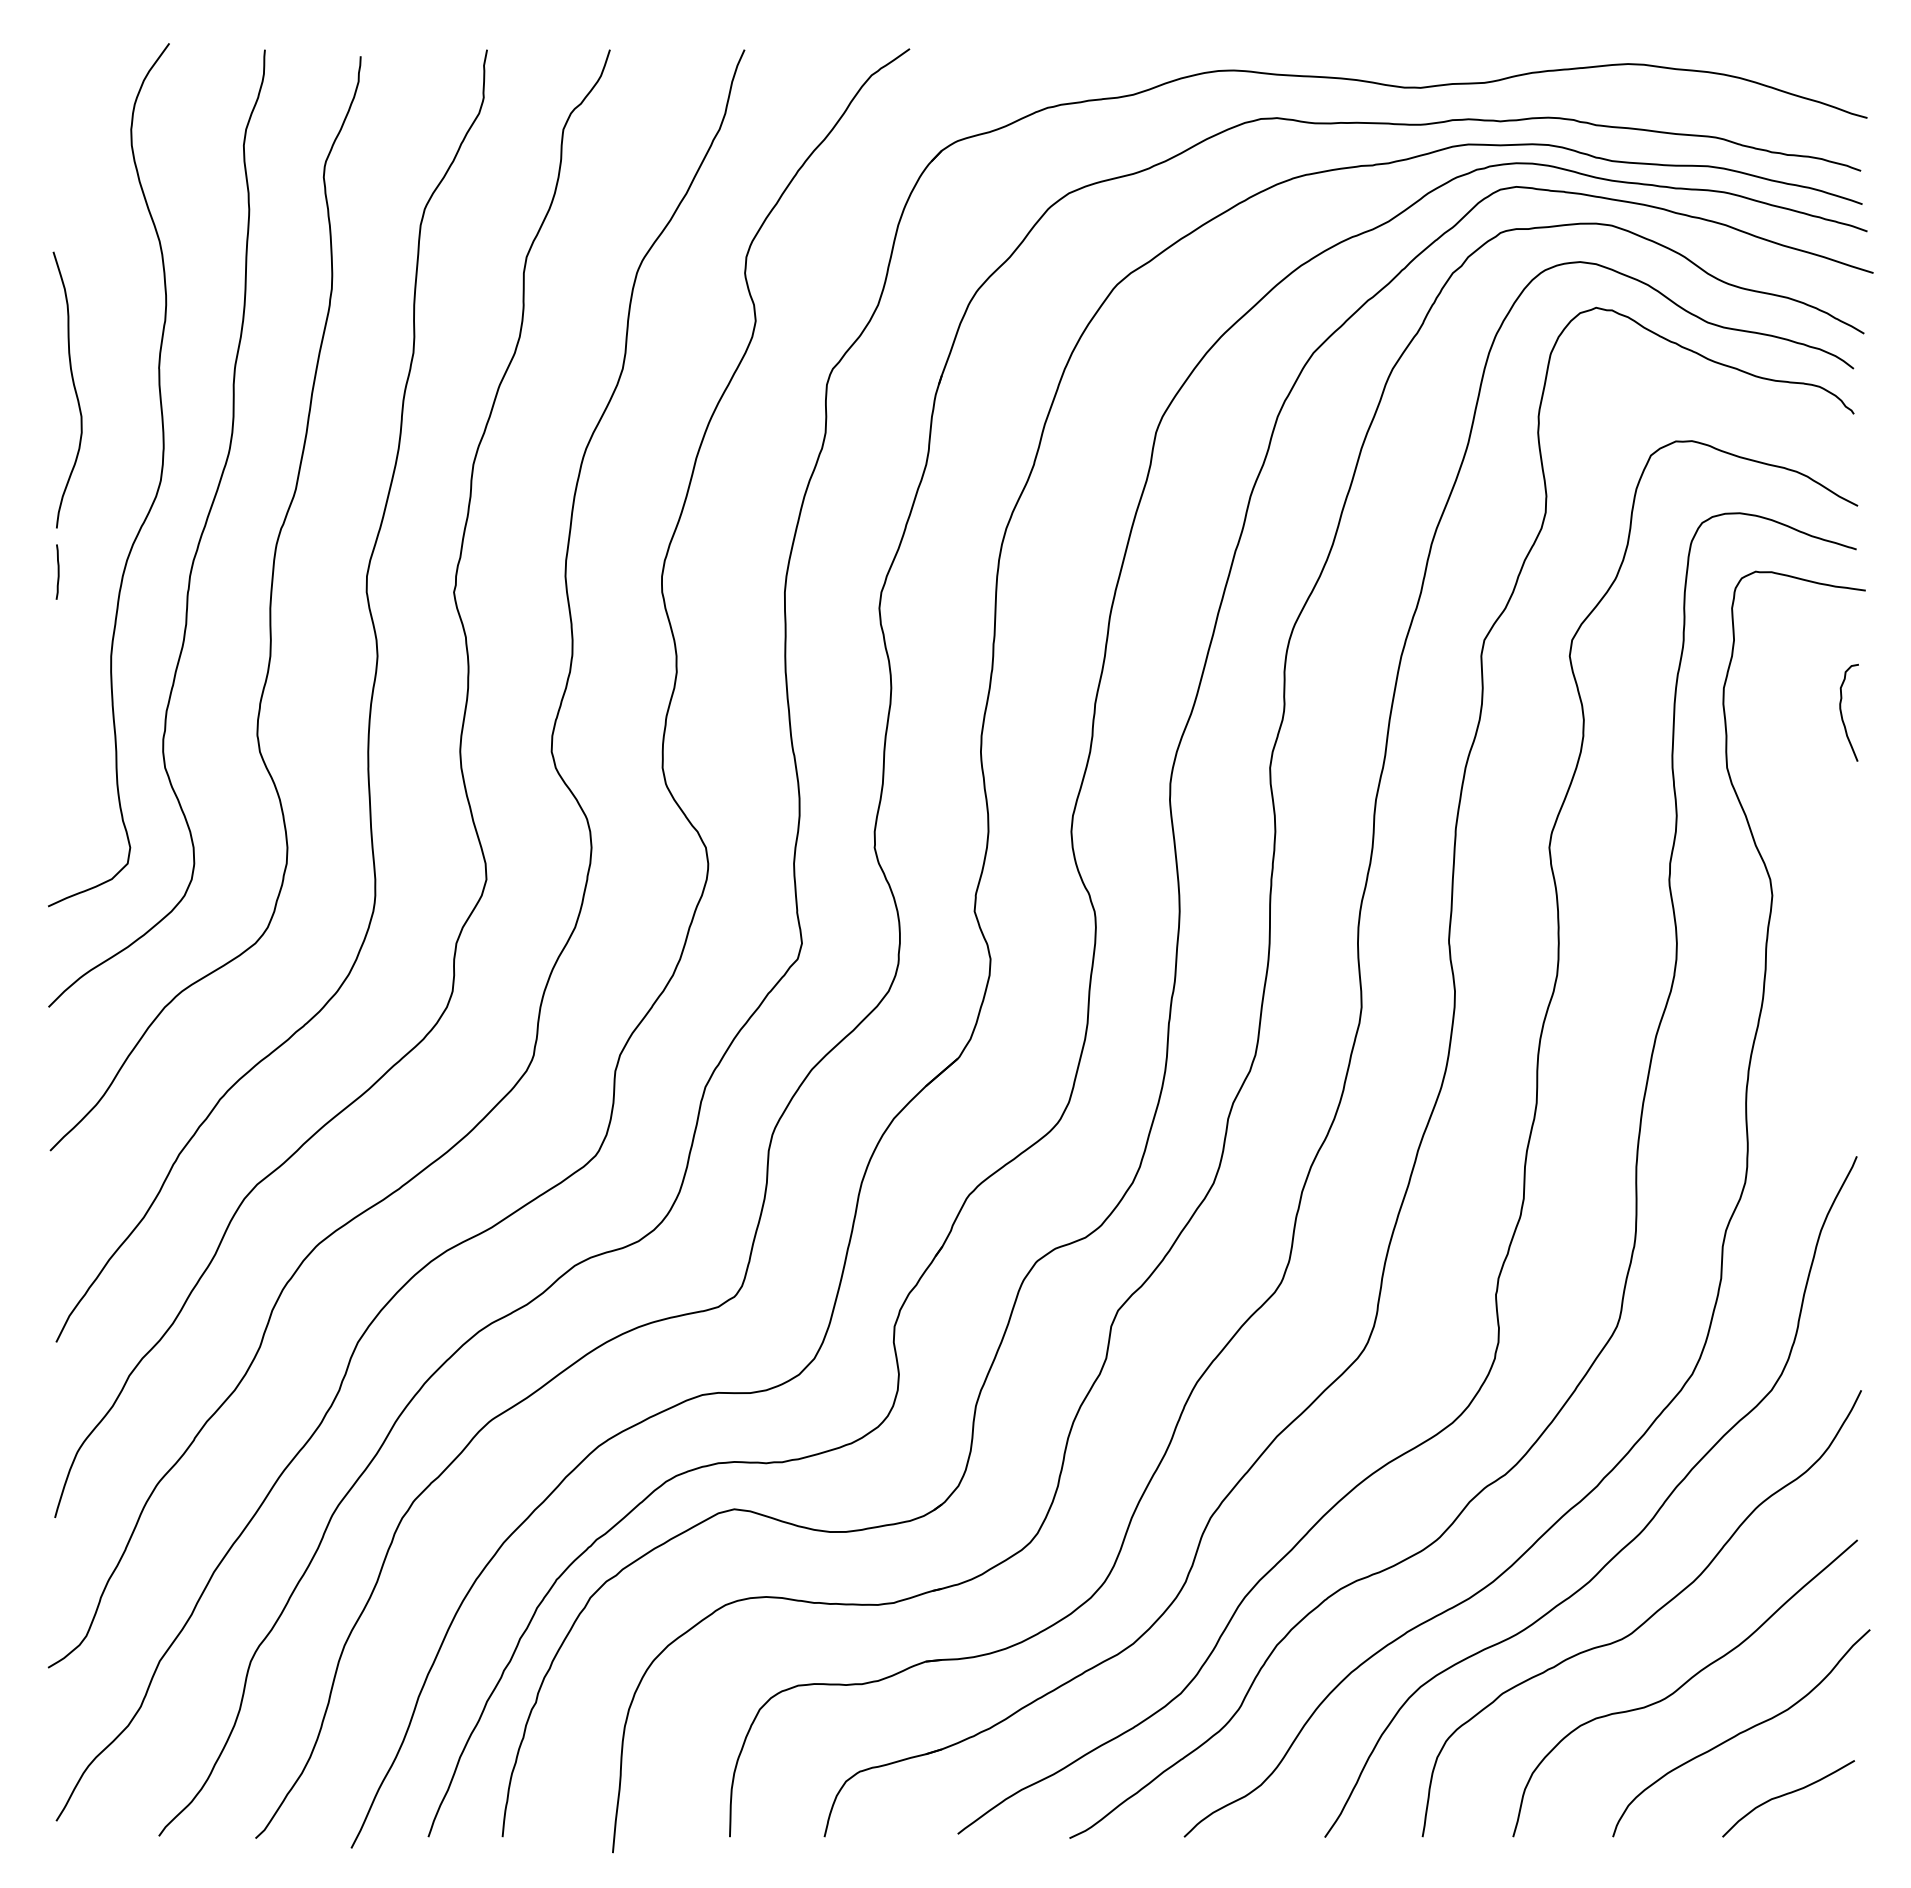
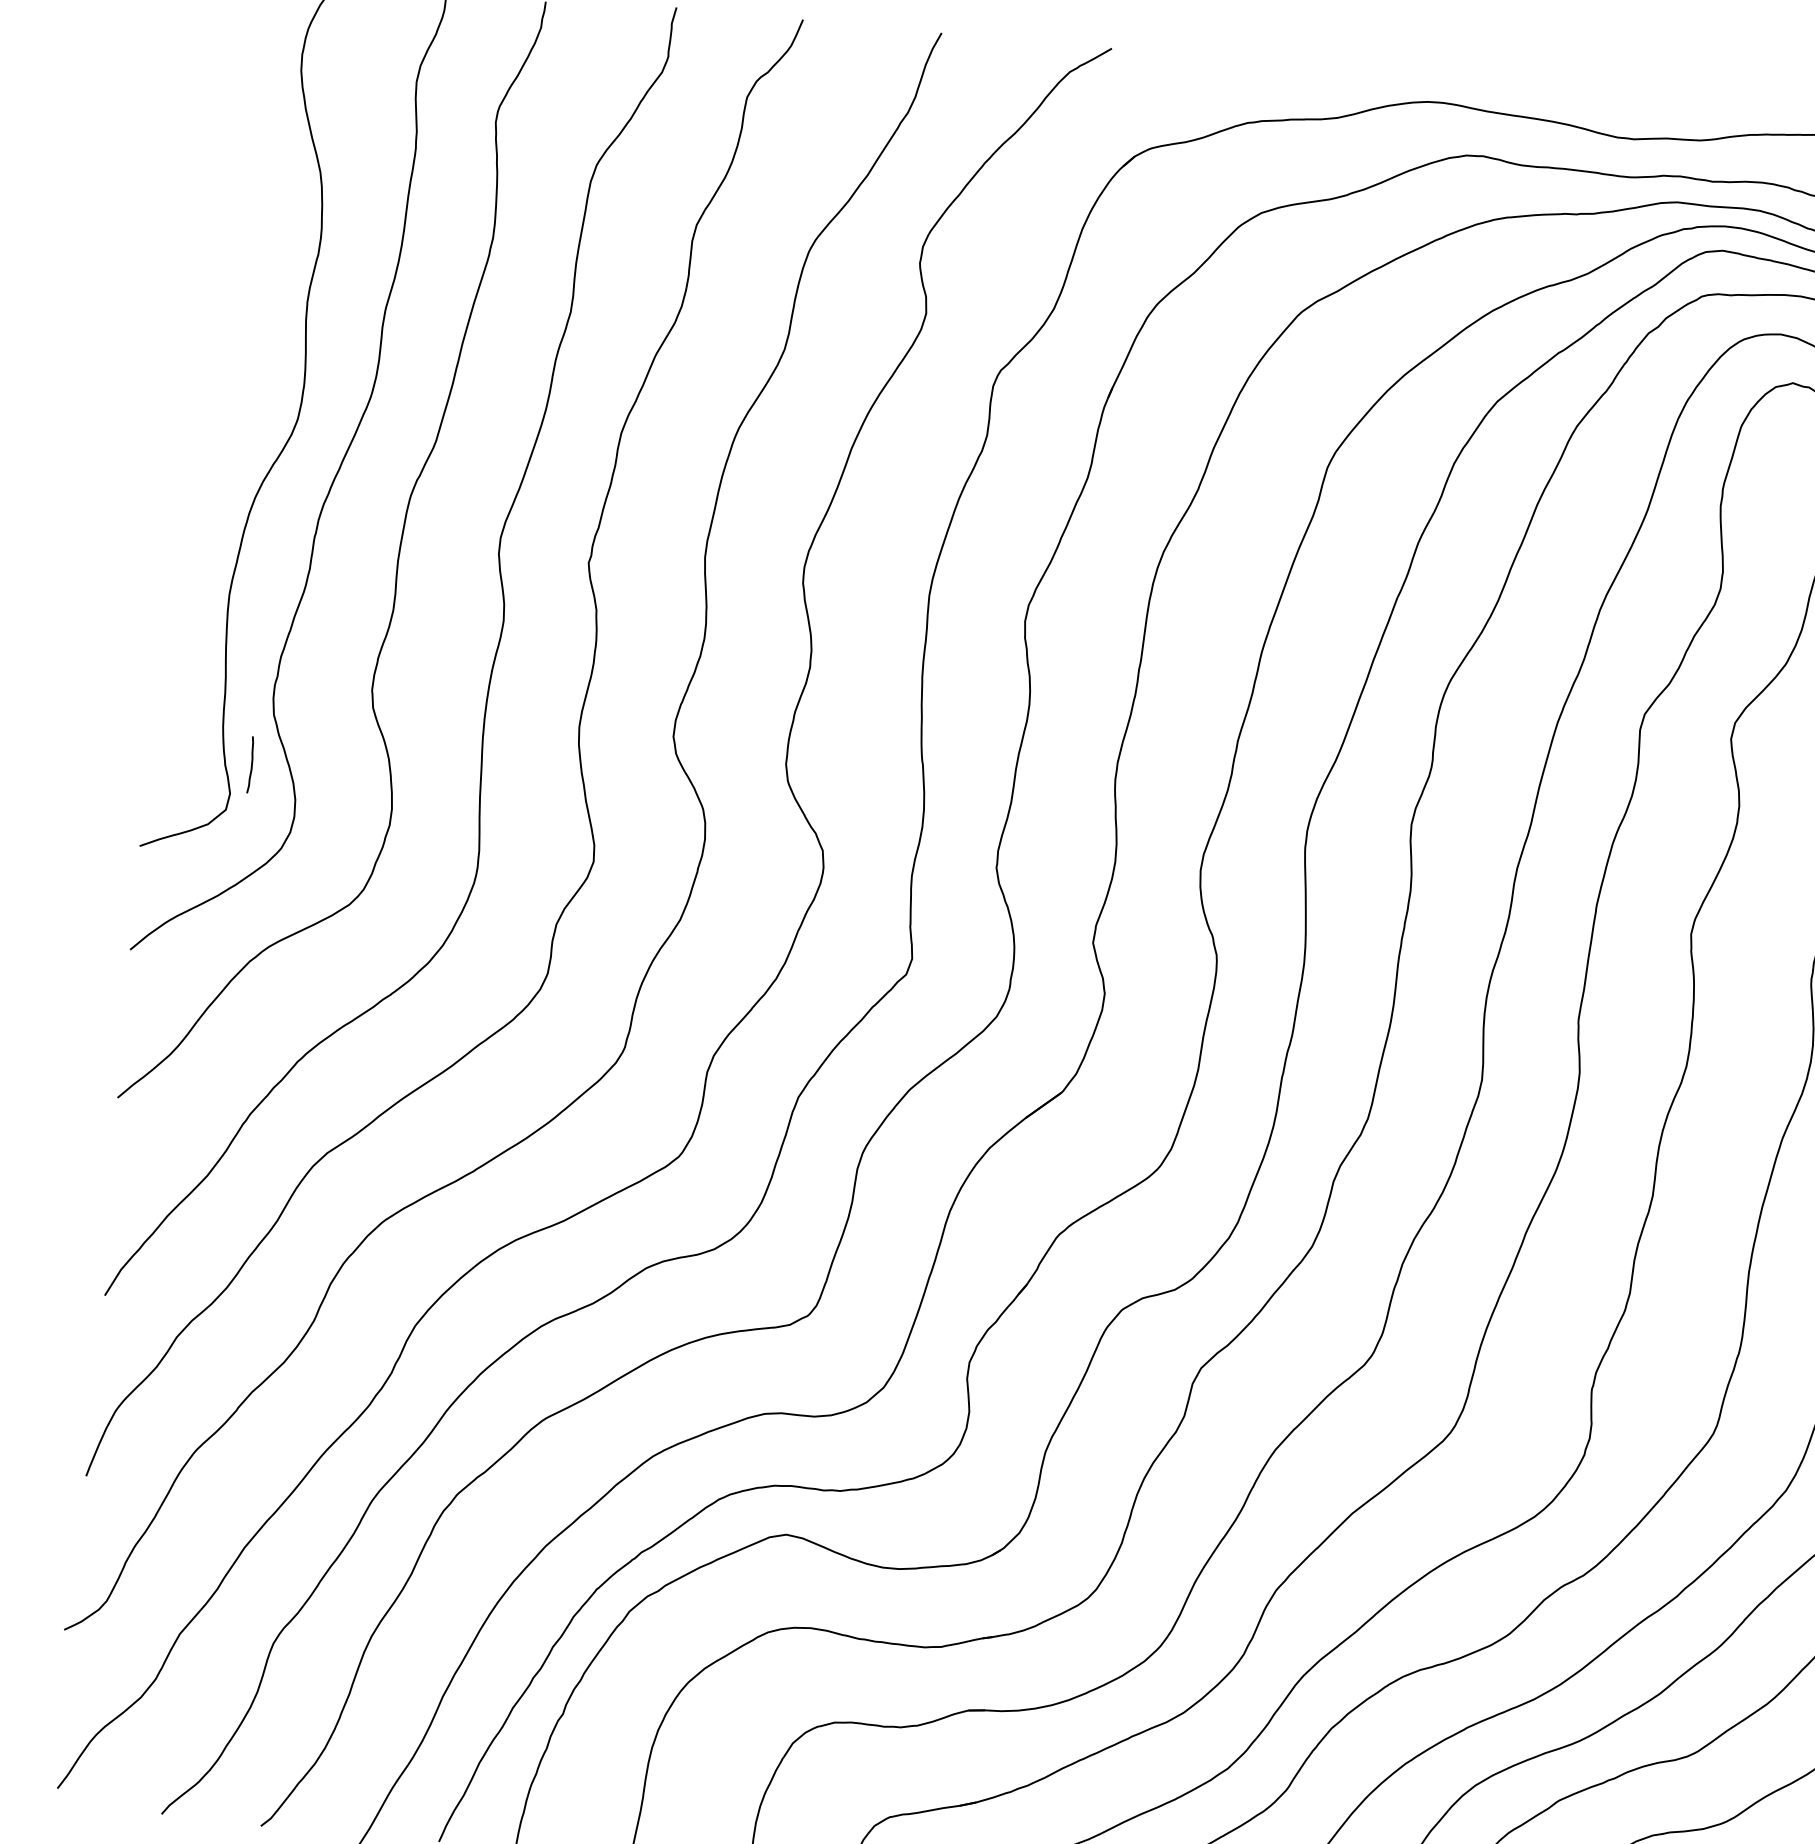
curve: (73, 387) -> (217, 314), removed
curve: (57, 571) -> (250, 764), moved

